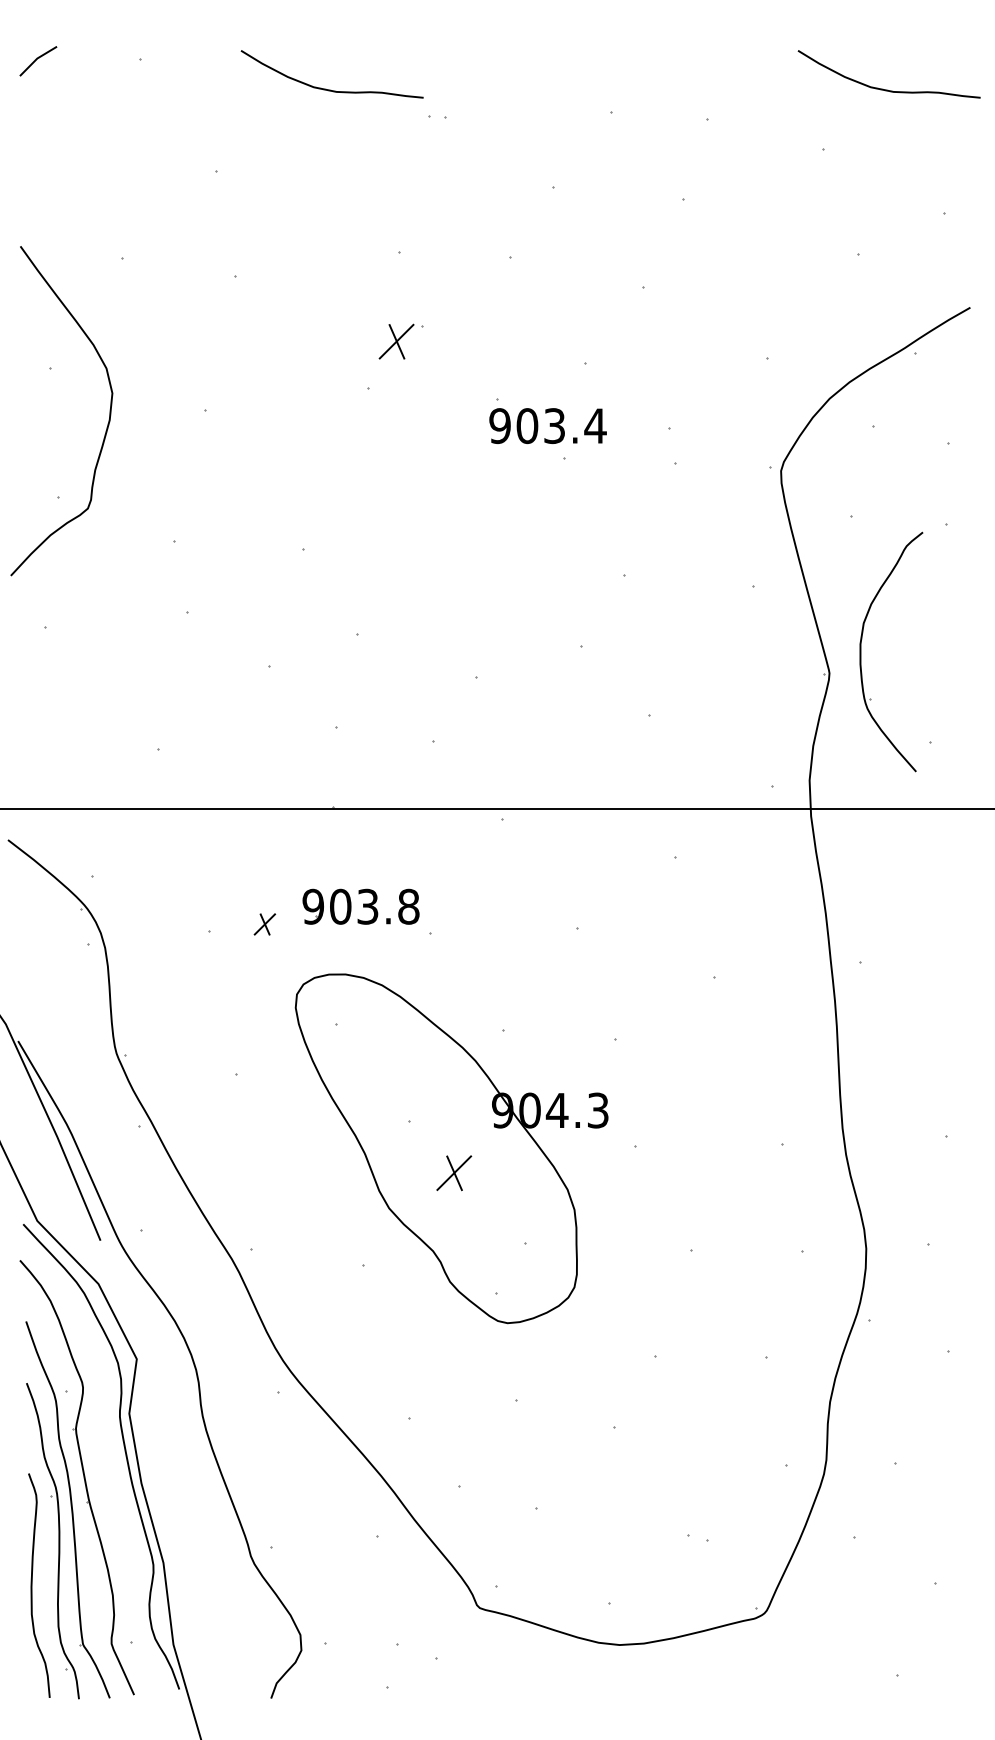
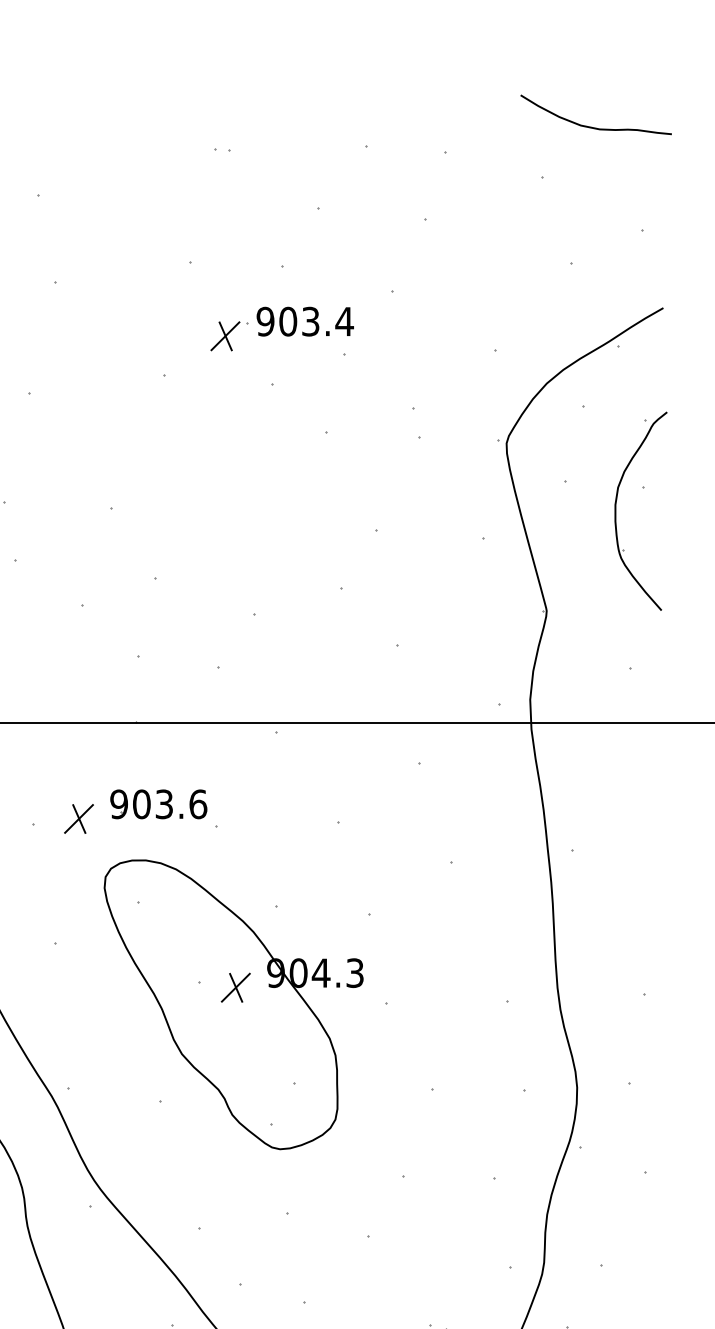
curve: (330, 89) -> (133, 127), removed
part: (400, 341) -> (228, 336), moved
text: (547, 425) -> (304, 321), moved
part: (861, 651) -> (616, 510), moved
text: (408, 906) -> (197, 804), 903.8 -> 903.6
part: (264, 924) -> (78, 819), size x1.67
part: (454, 1173) -> (236, 988), moved

